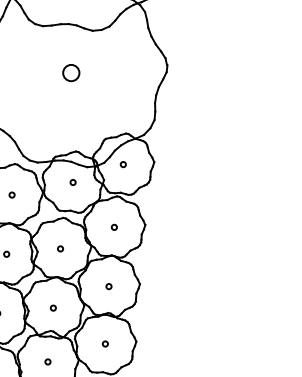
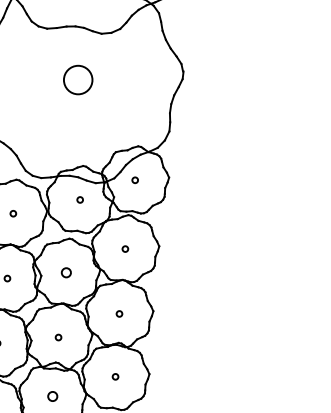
circle: (71, 72) -> (78, 79), size x1.6
circle: (60, 248) -> (66, 272), size x1.6
circle: (47, 361) -> (52, 396), size x1.6

